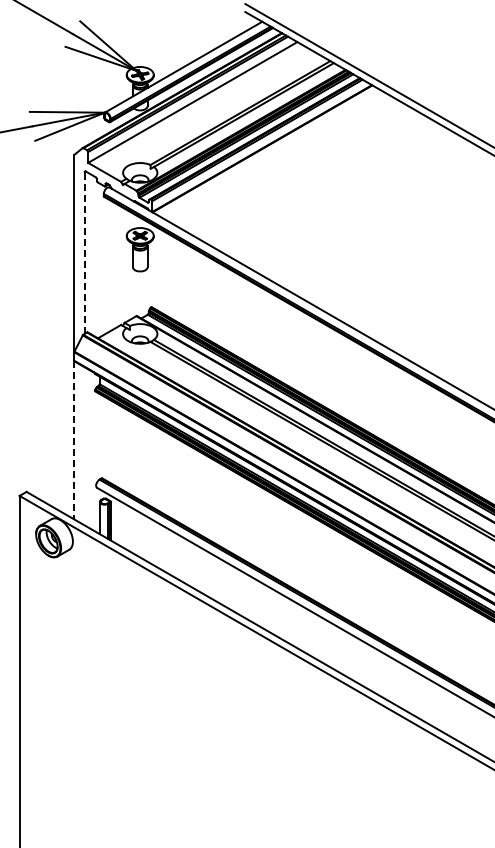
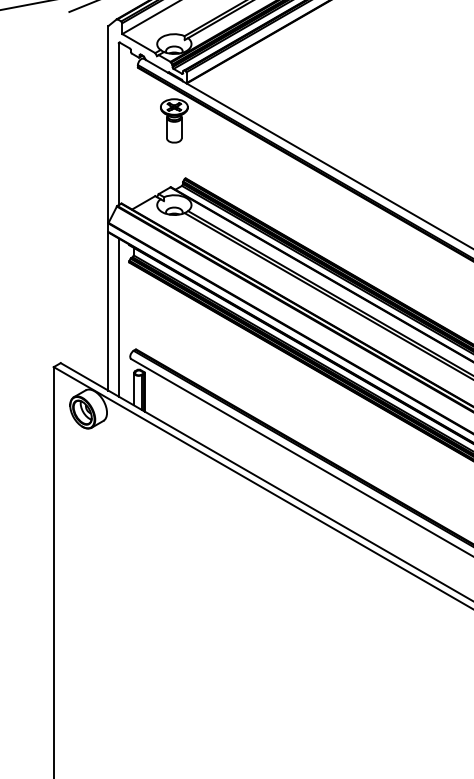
line: (84, 253) -> (118, 124), dashed -> solid
line: (74, 440) -> (108, 311), dashed -> solid
line: (84, 446) -> (118, 317), added

